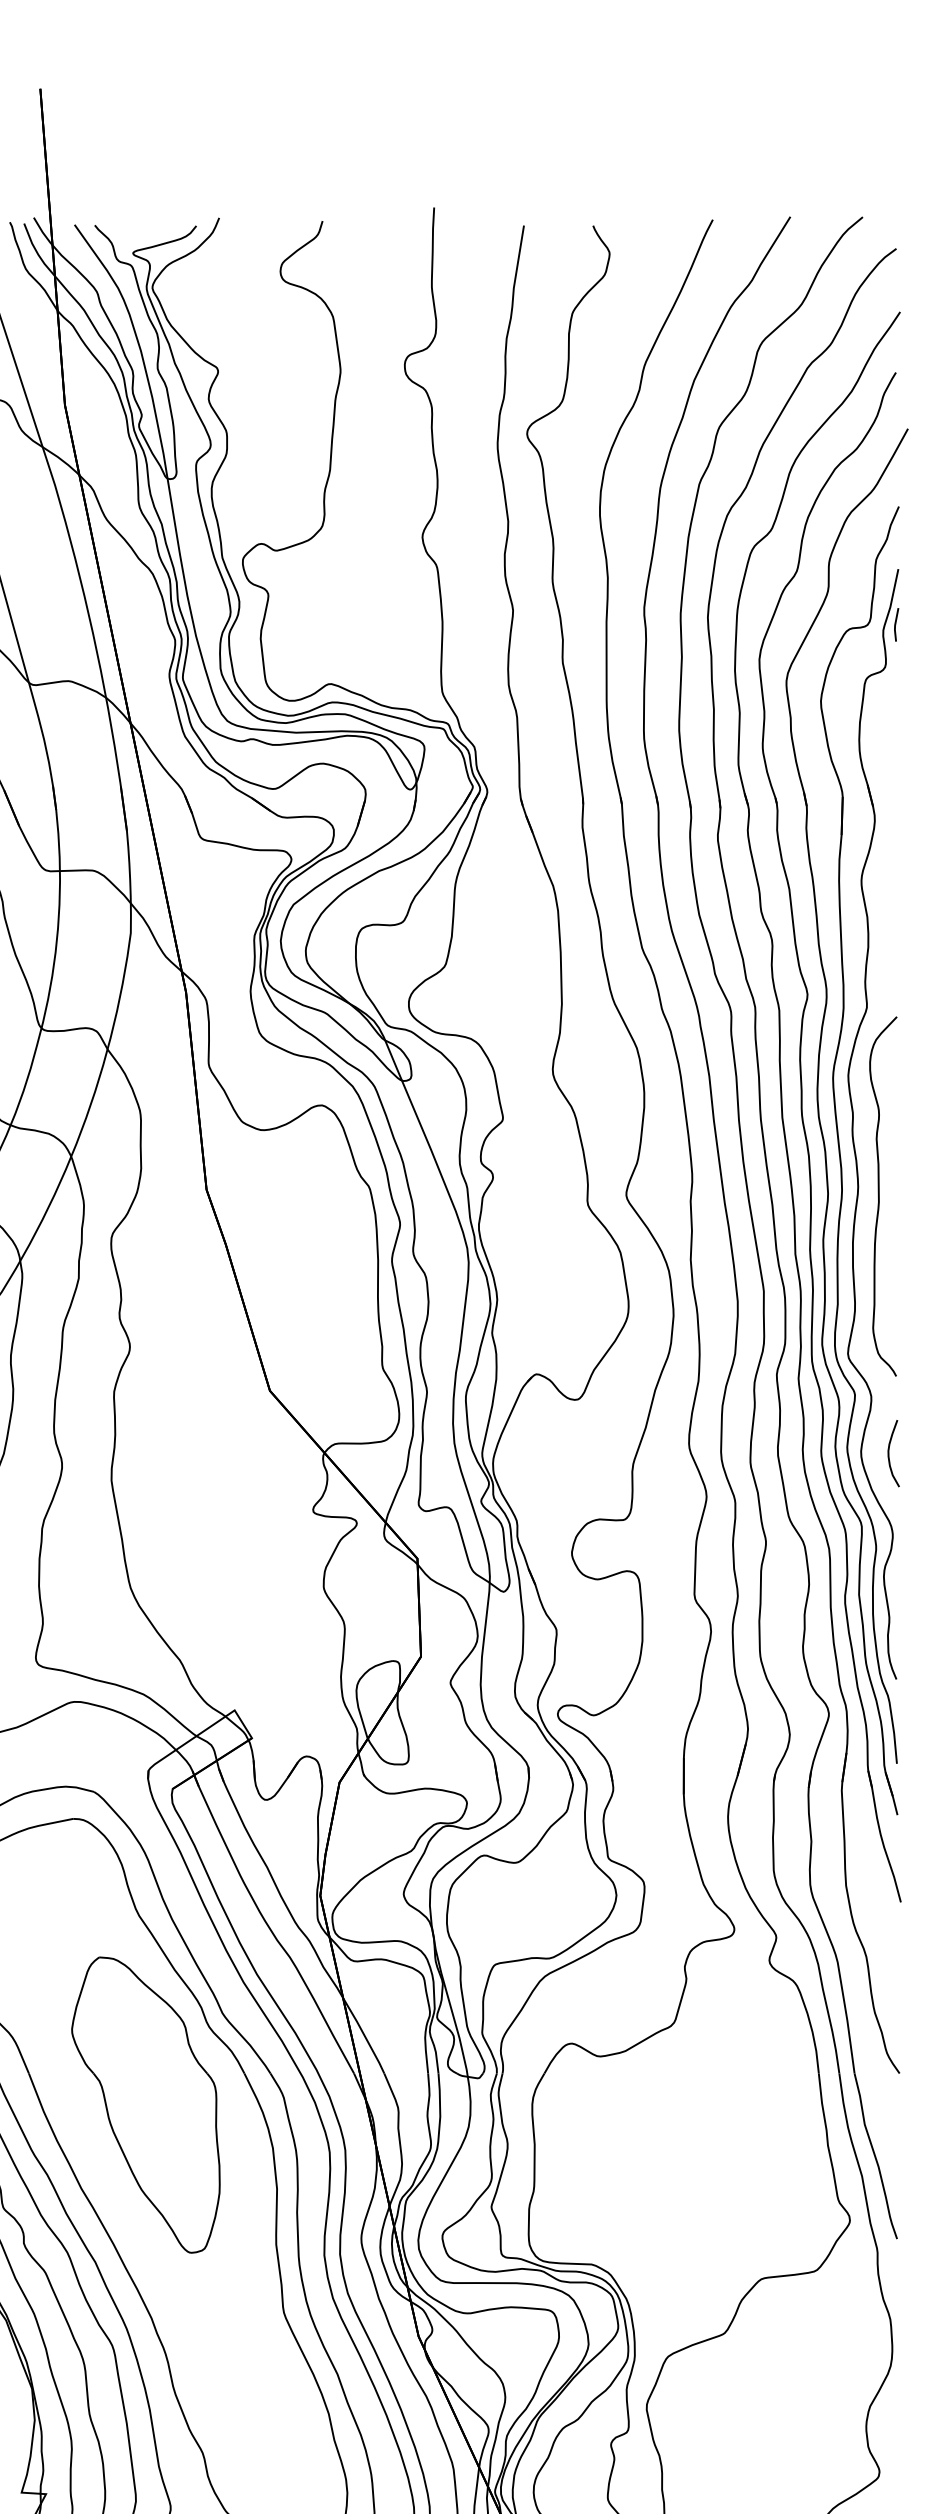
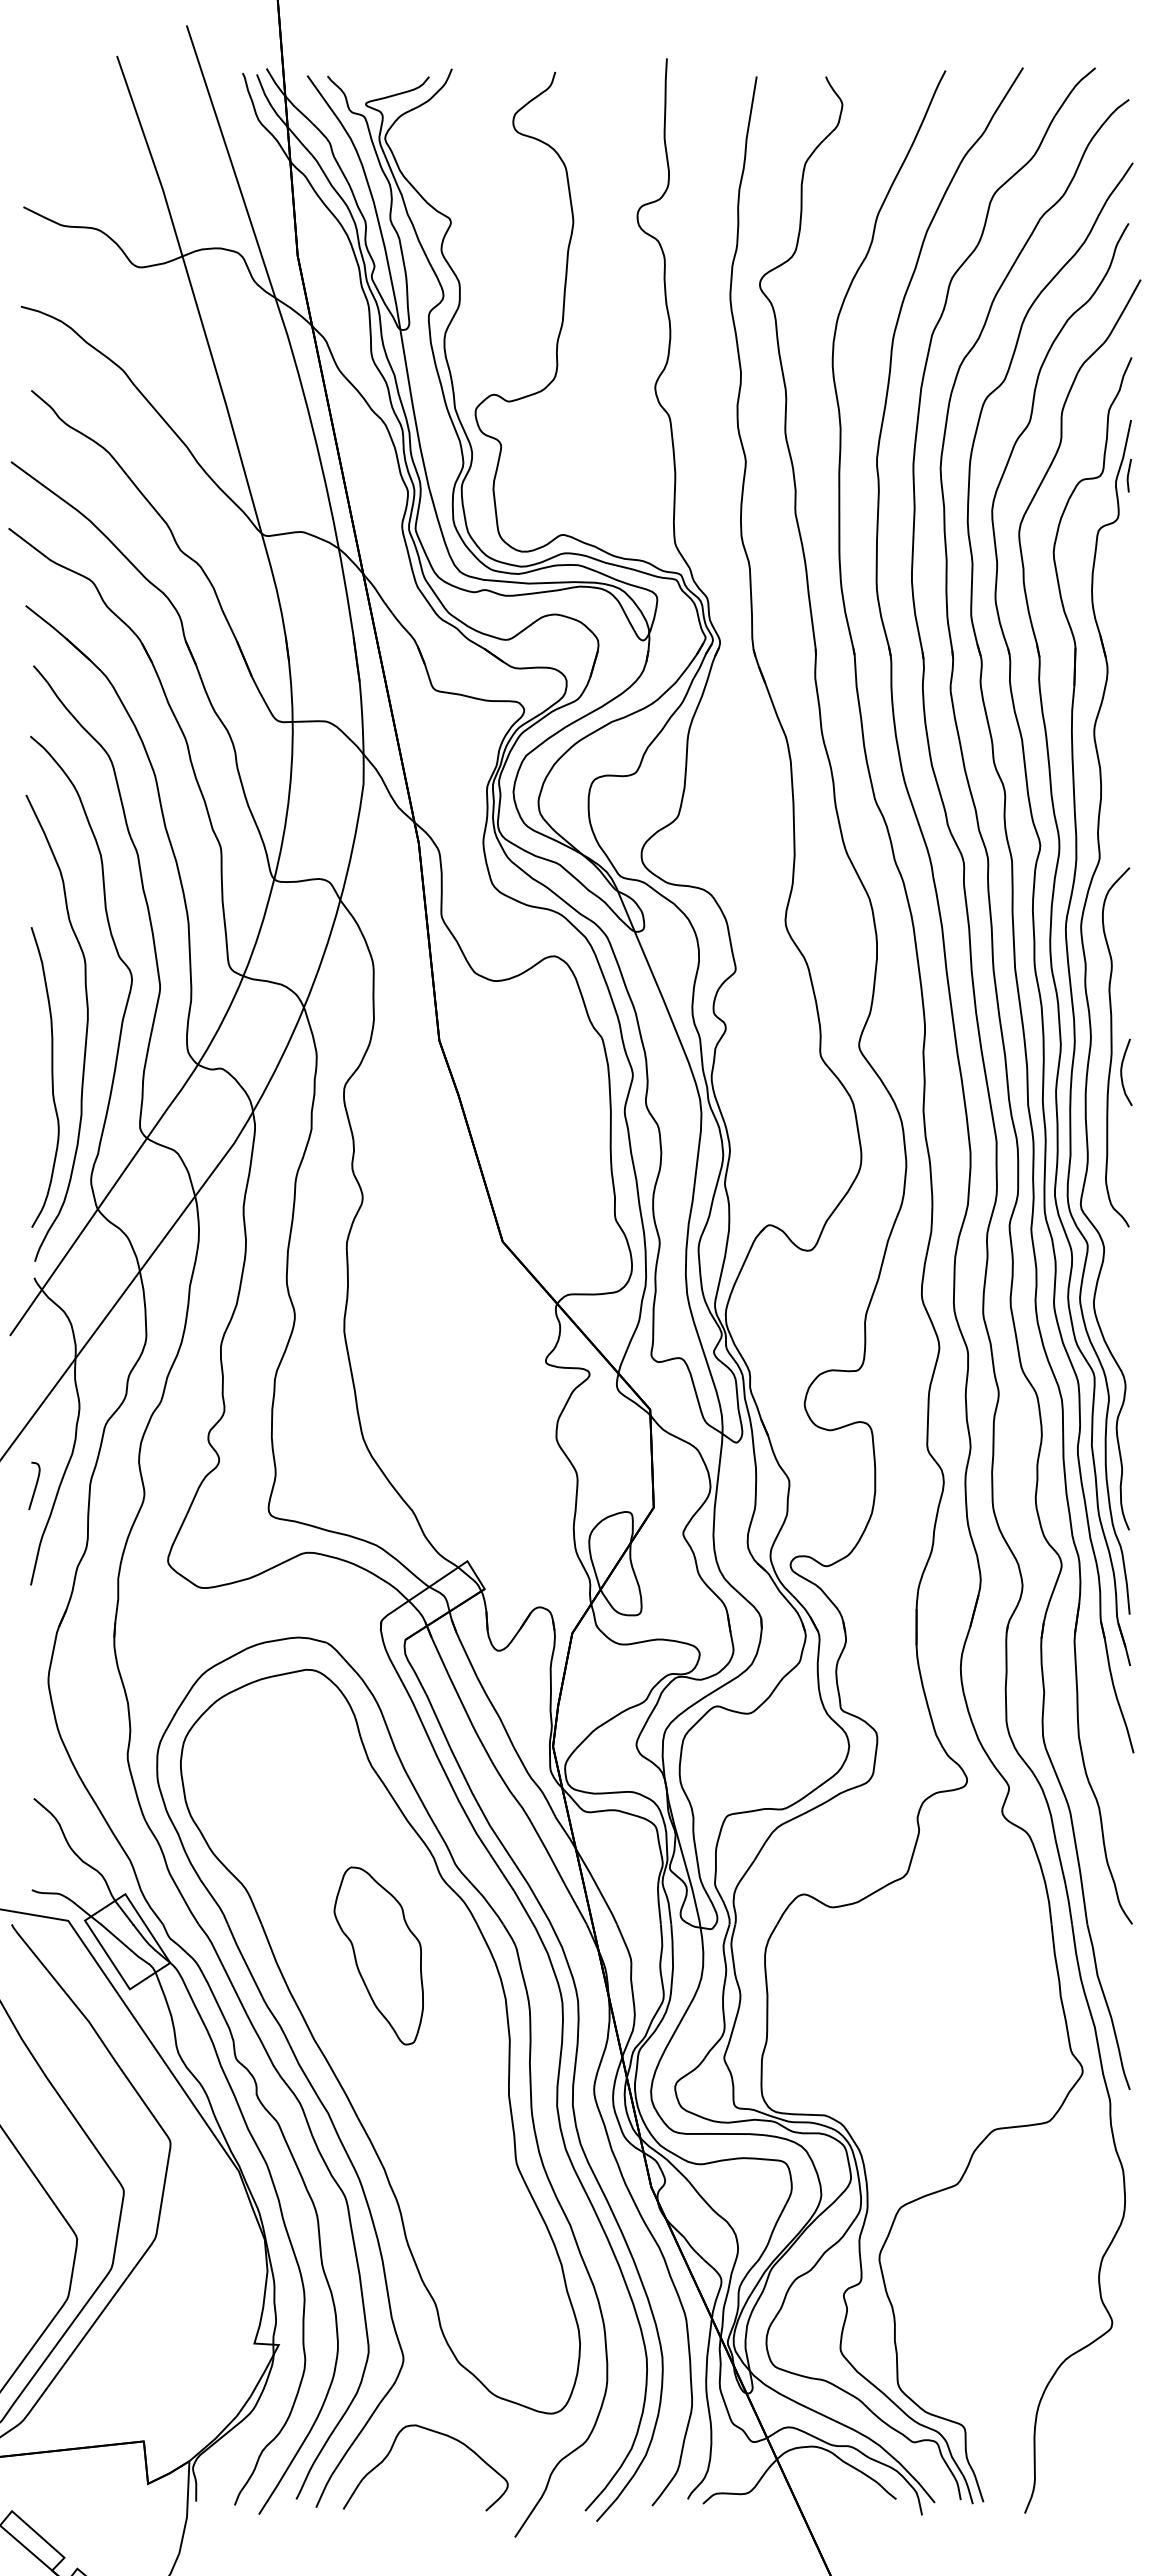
curve: (889, 1453) -> (1122, 1072), moved
part: (145, 2104) -> (378, 1955), size x0.6

